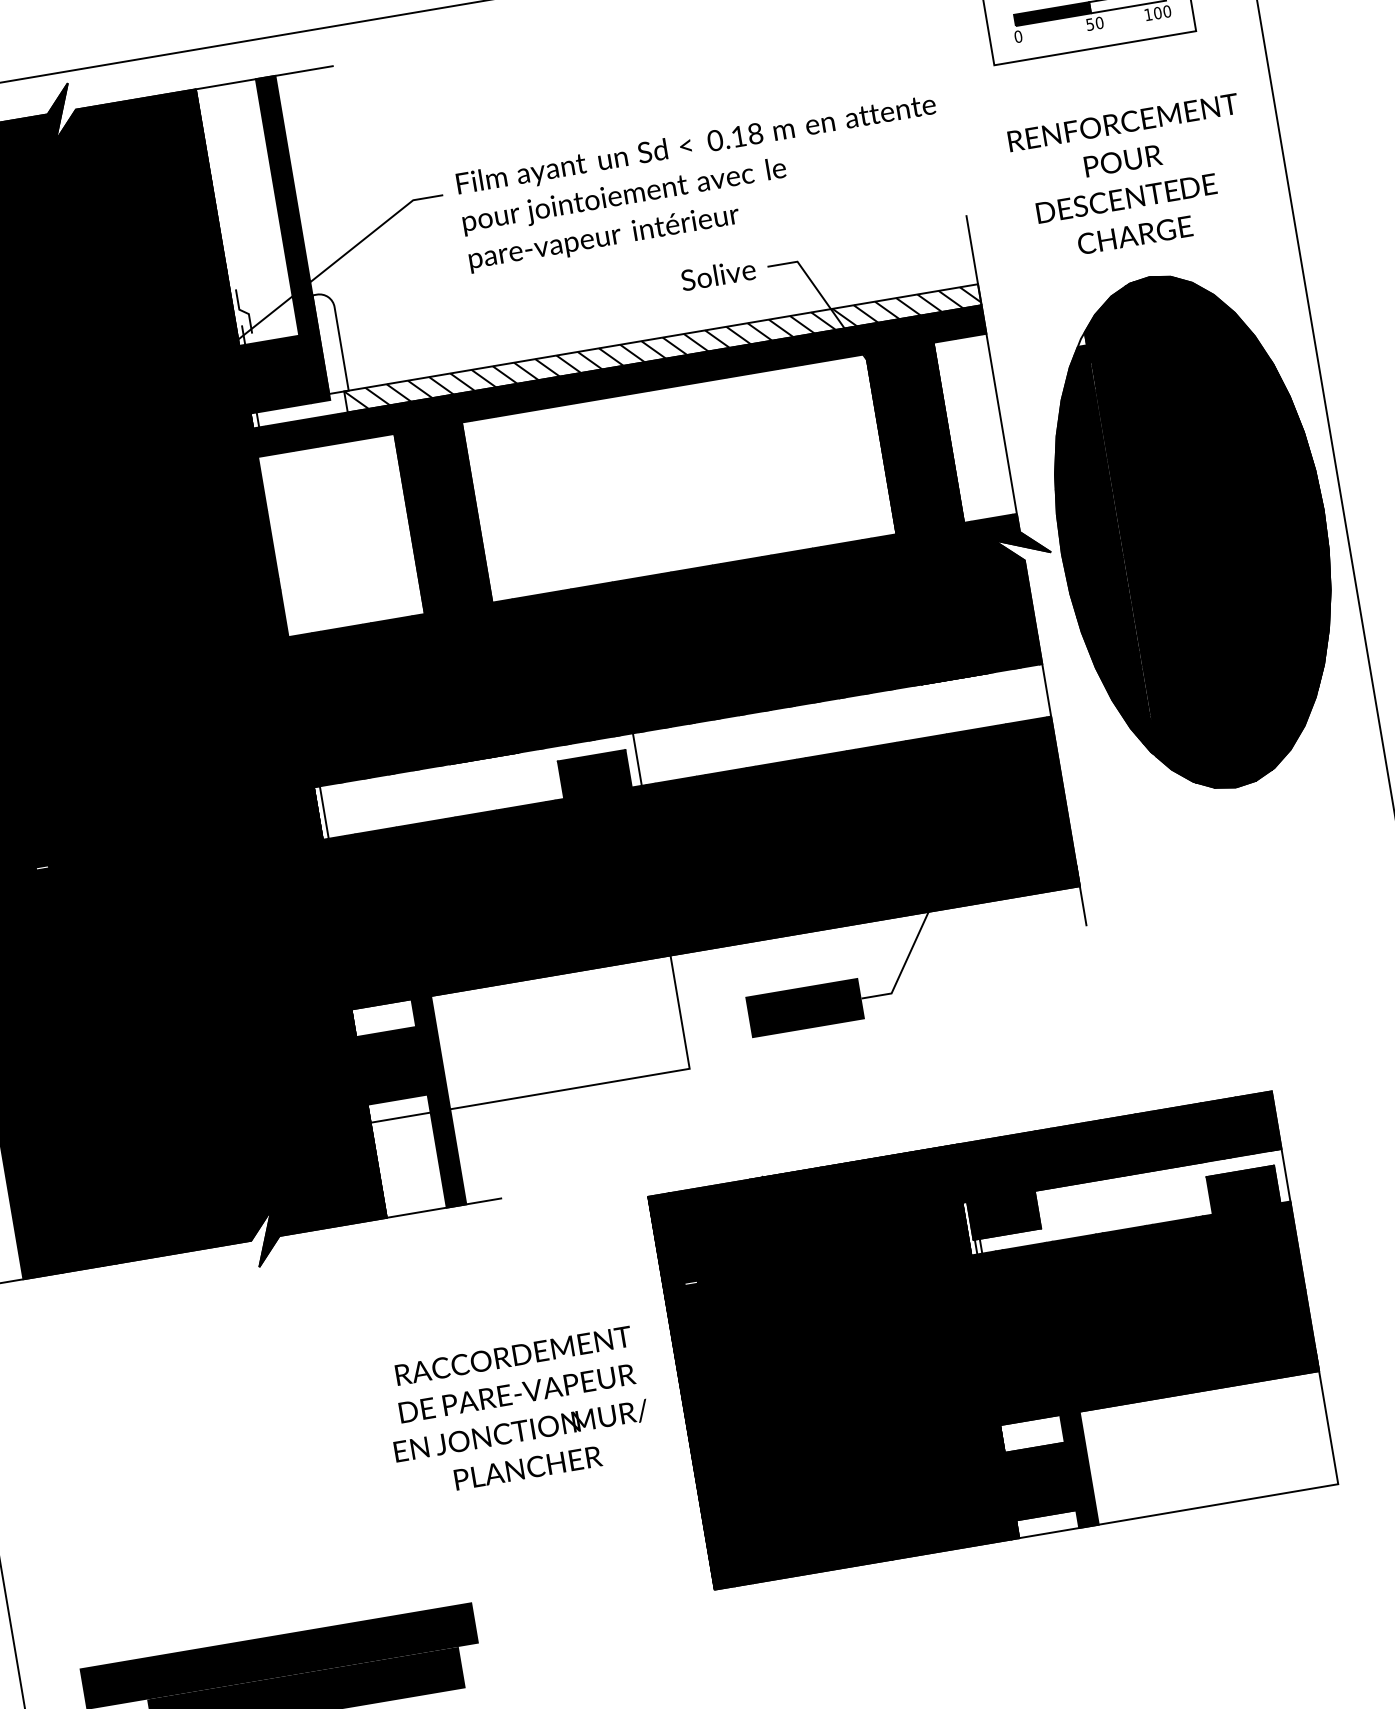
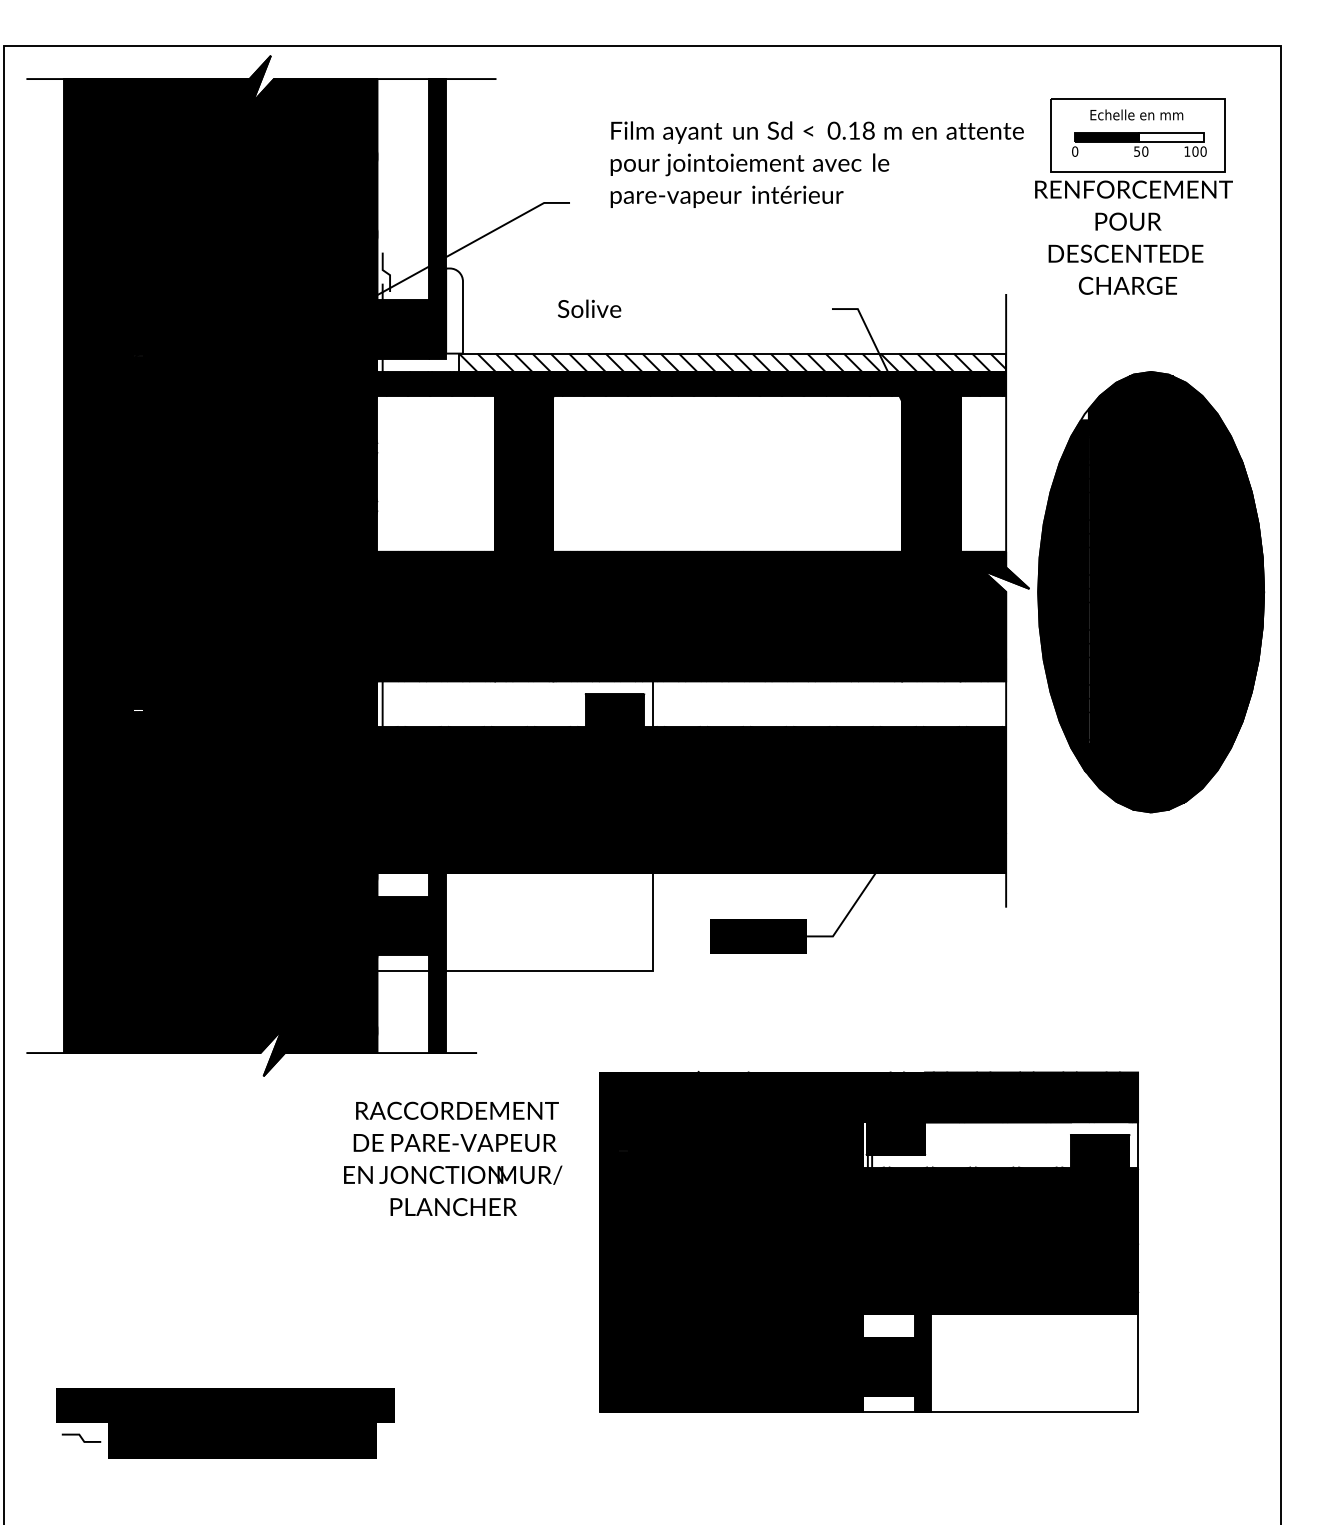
text: (1132, 178) -> (1133, 237), moved
text: (701, 183) -> (816, 164), moved
text: (718, 274) -> (589, 308), moved
text: (518, 1411) -> (453, 1158), moved

